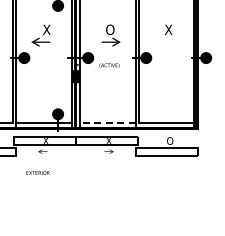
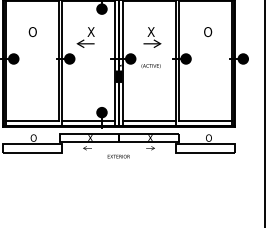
text: (110, 30) -> (151, 32), O -> X
text: (169, 30) -> (208, 32), X -> O
line: (107, 123) -> (149, 121), dashed -> solid
text: (37, 172) -> (118, 156), moved

